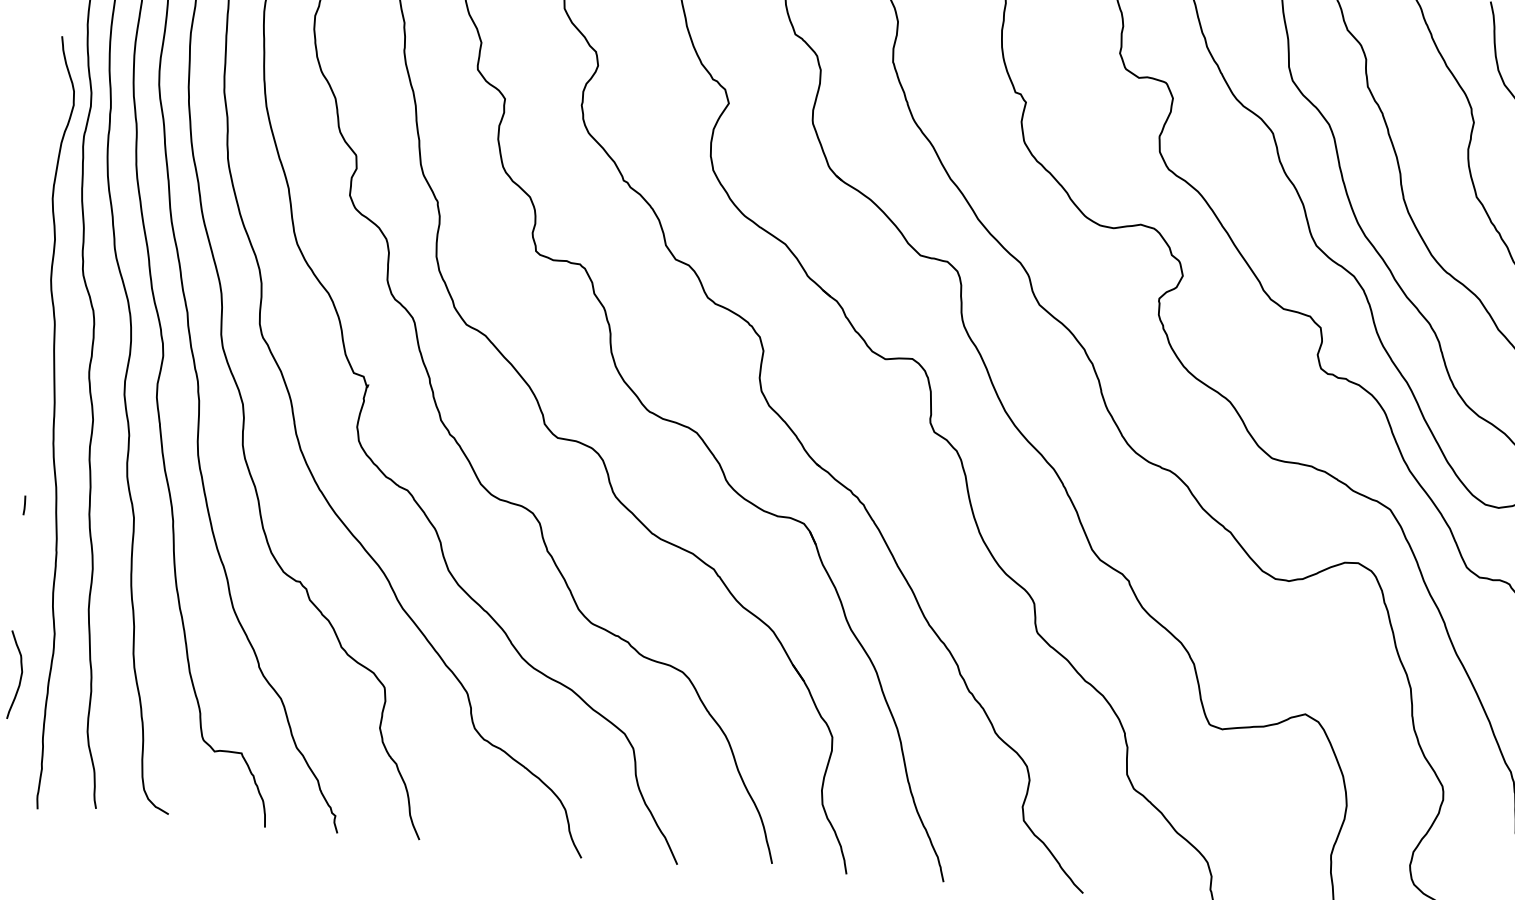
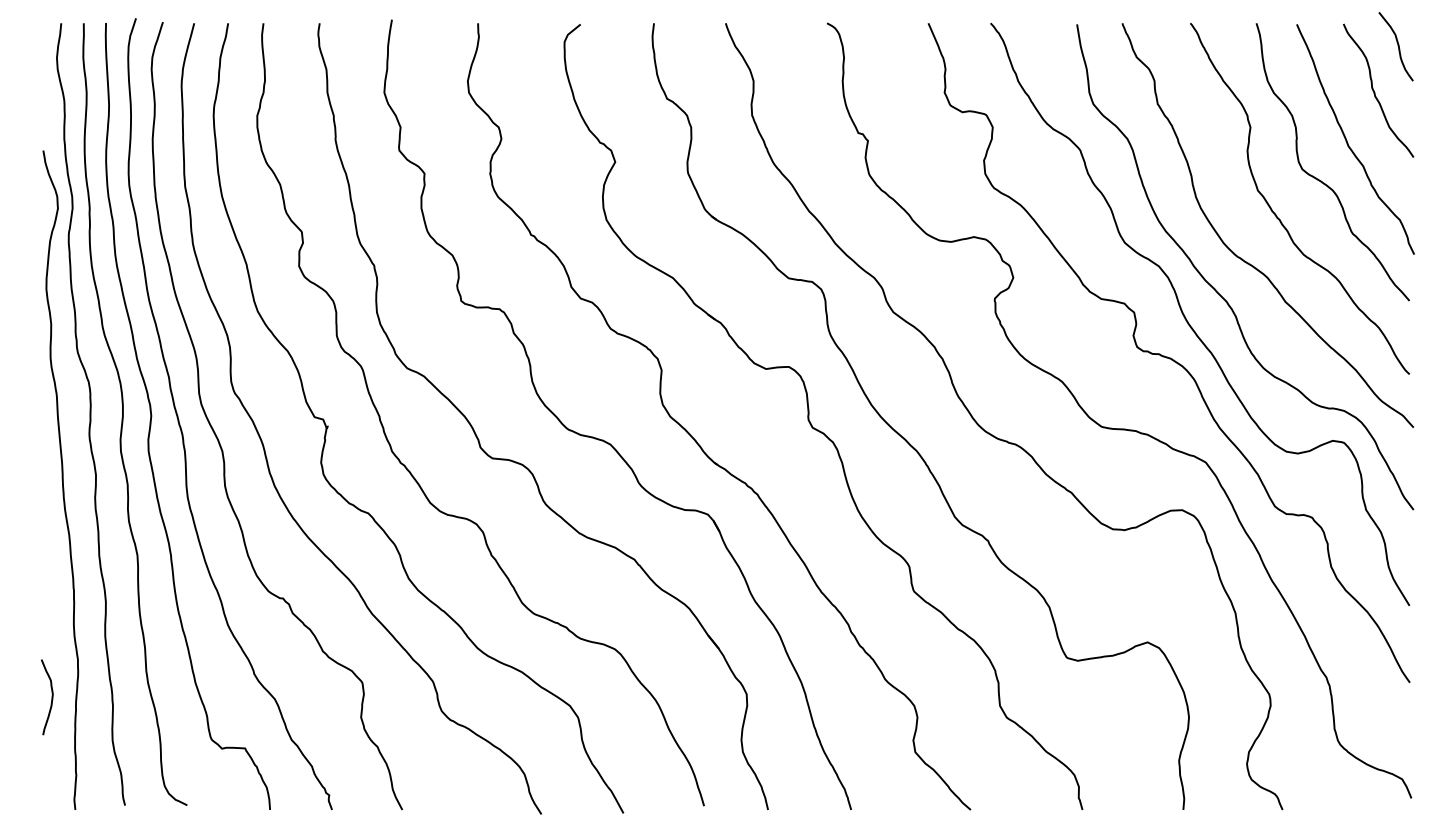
line: (24, 505) -> (43, 552), removed

